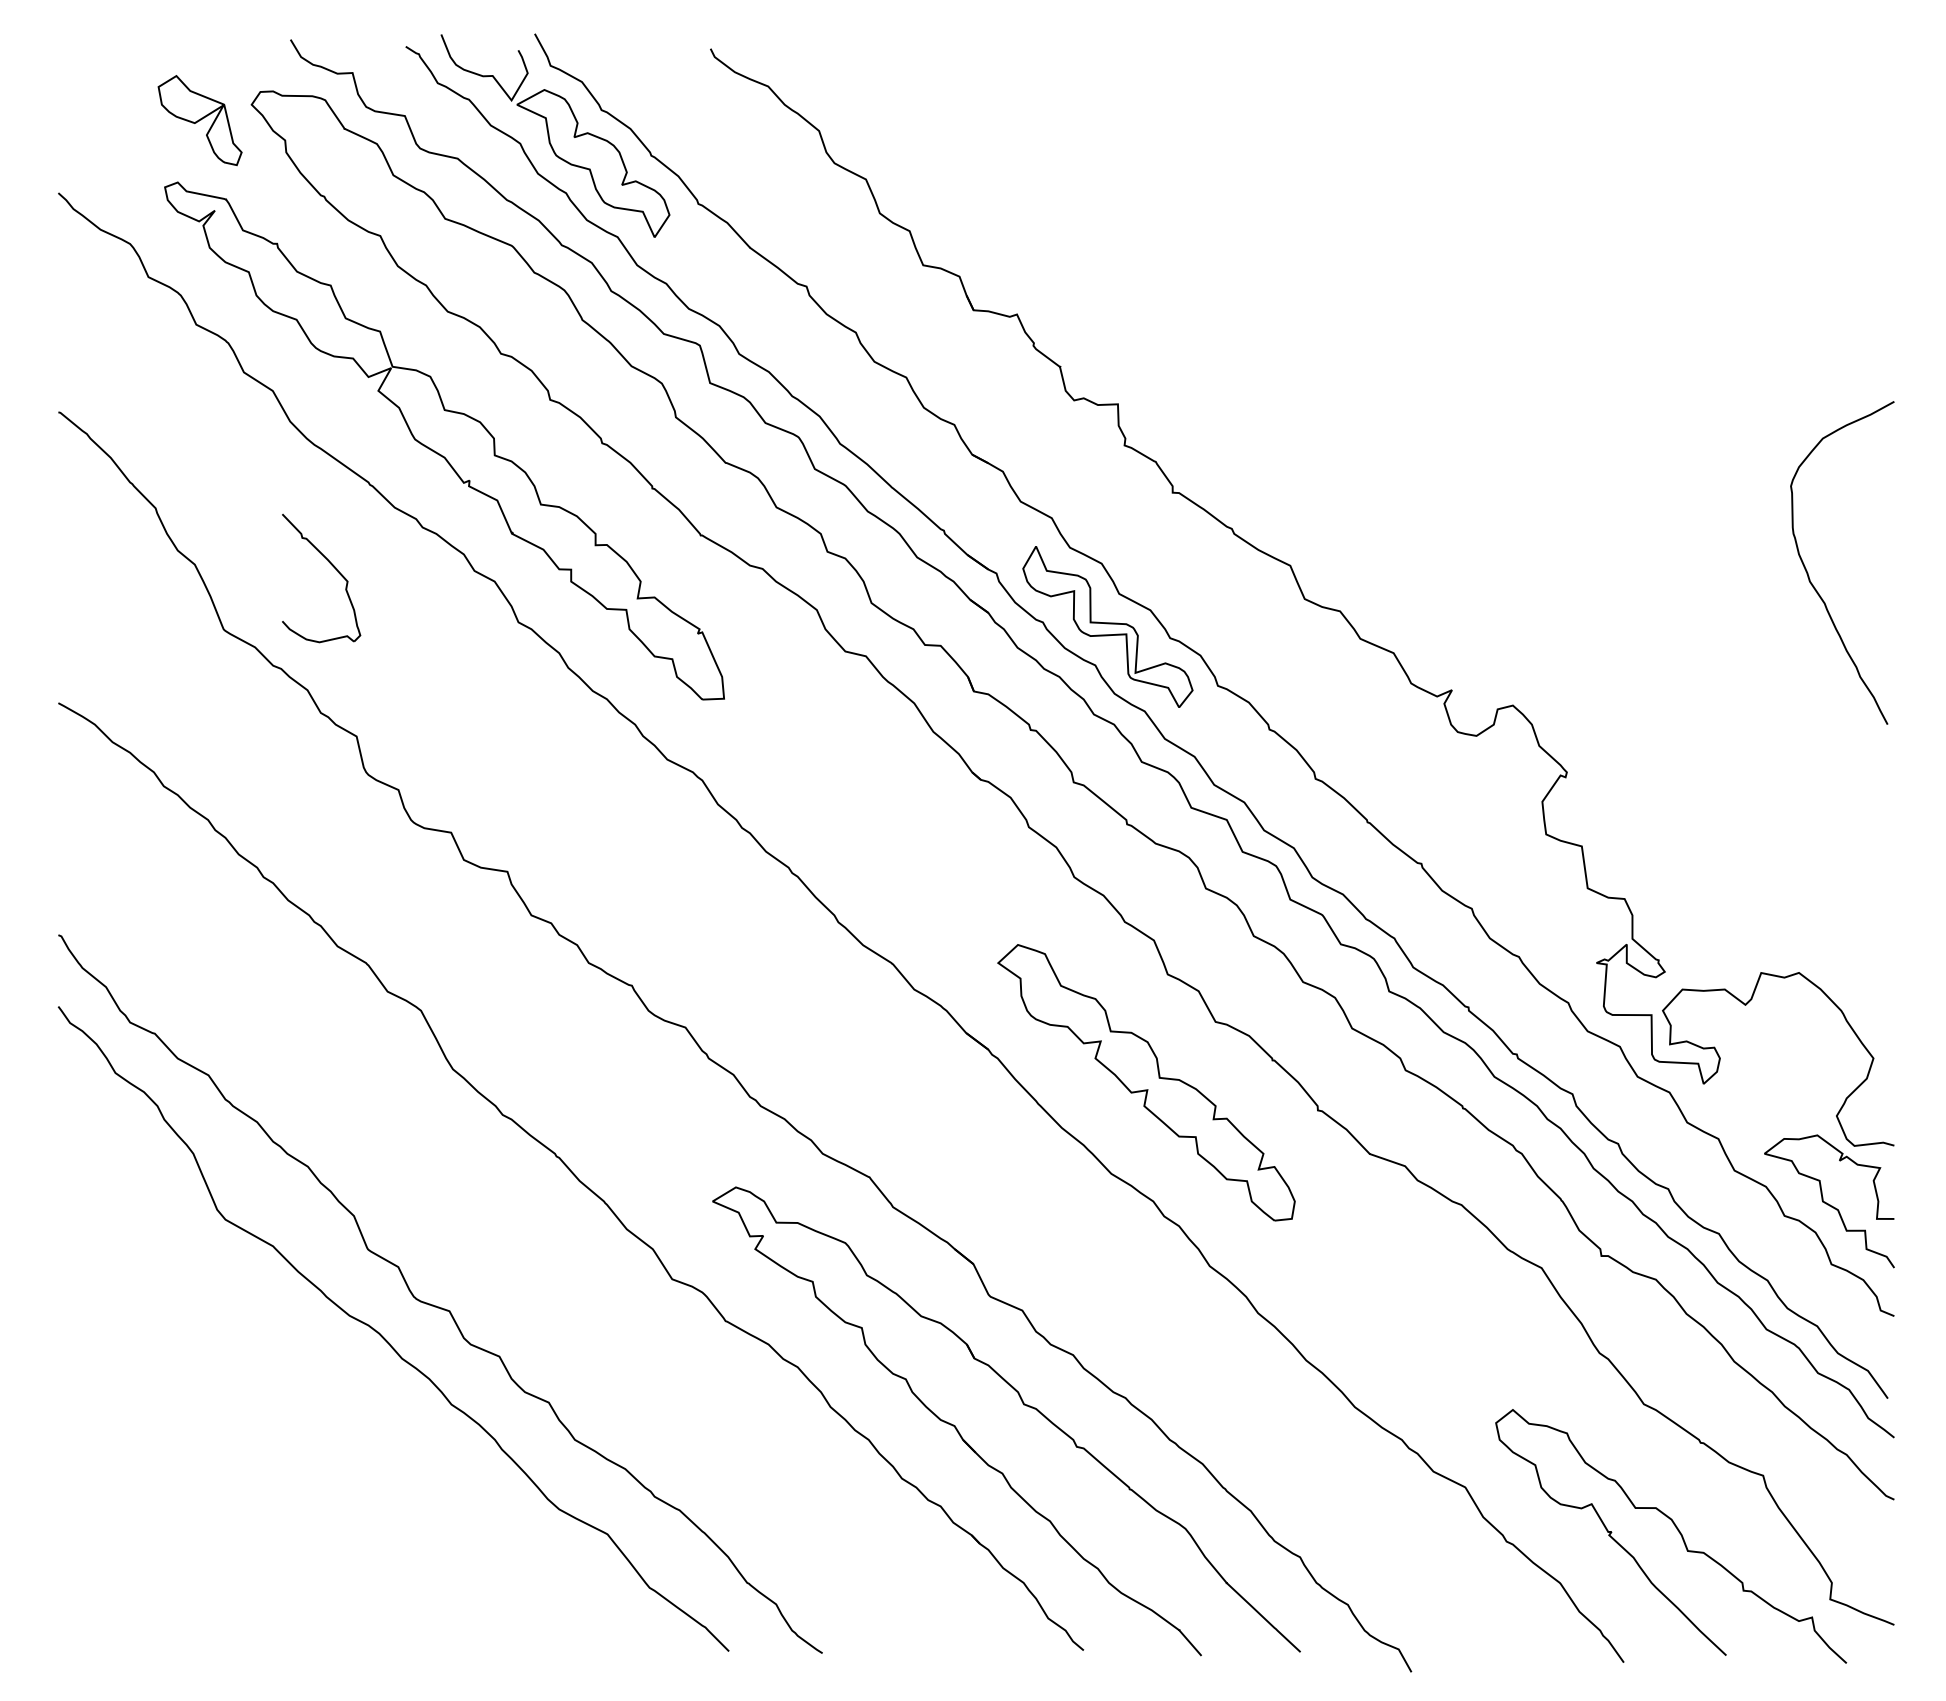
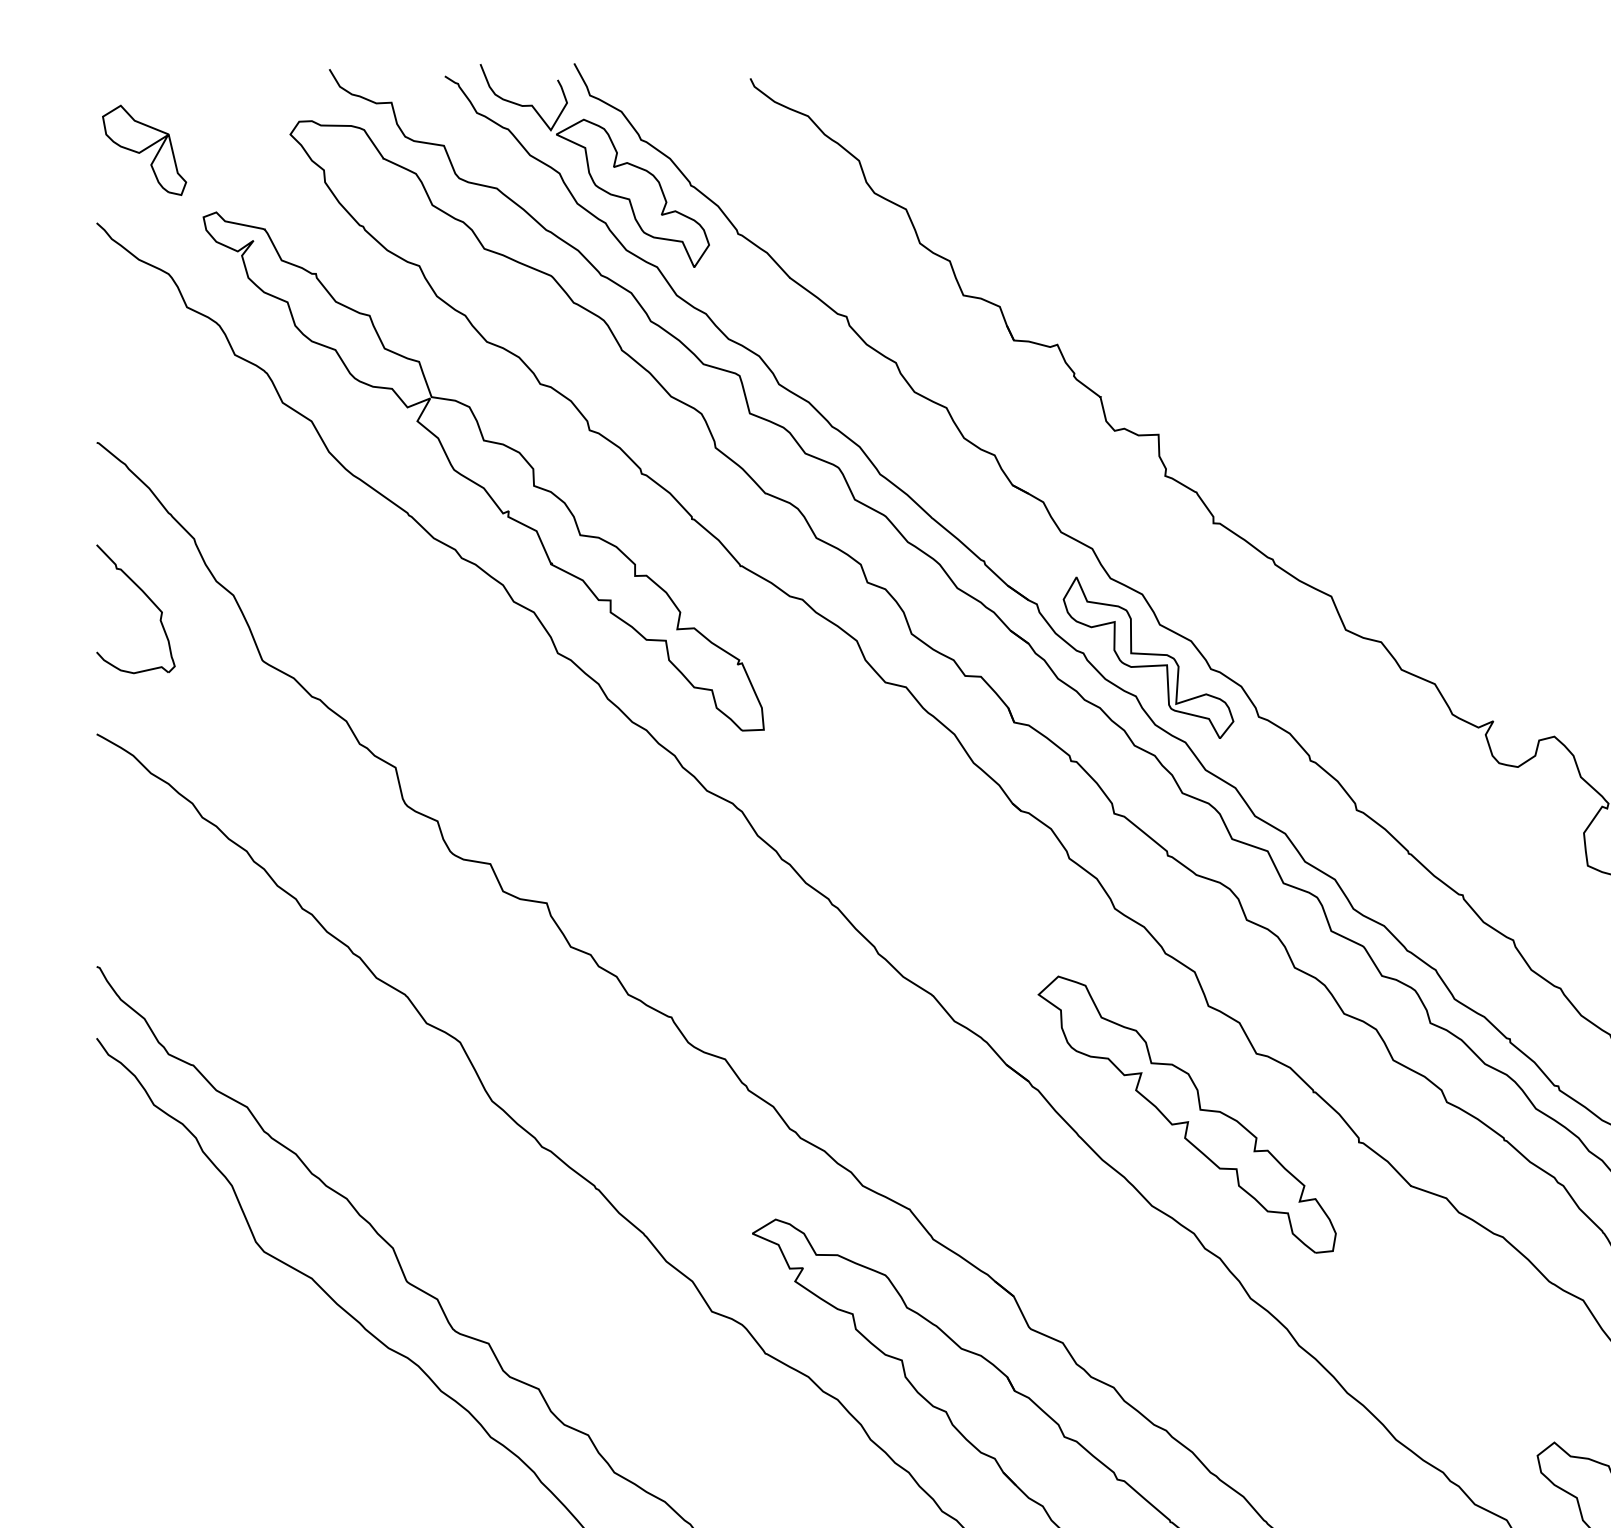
part: (199, 120) -> (143, 150), moved
part: (332, 566) -> (146, 597), moved

